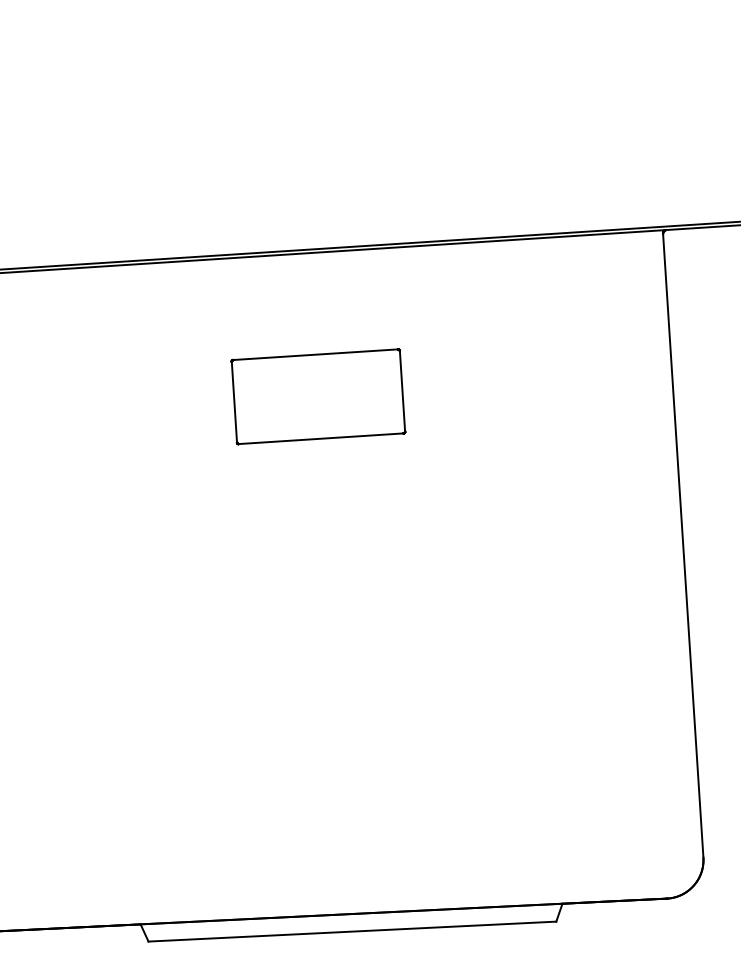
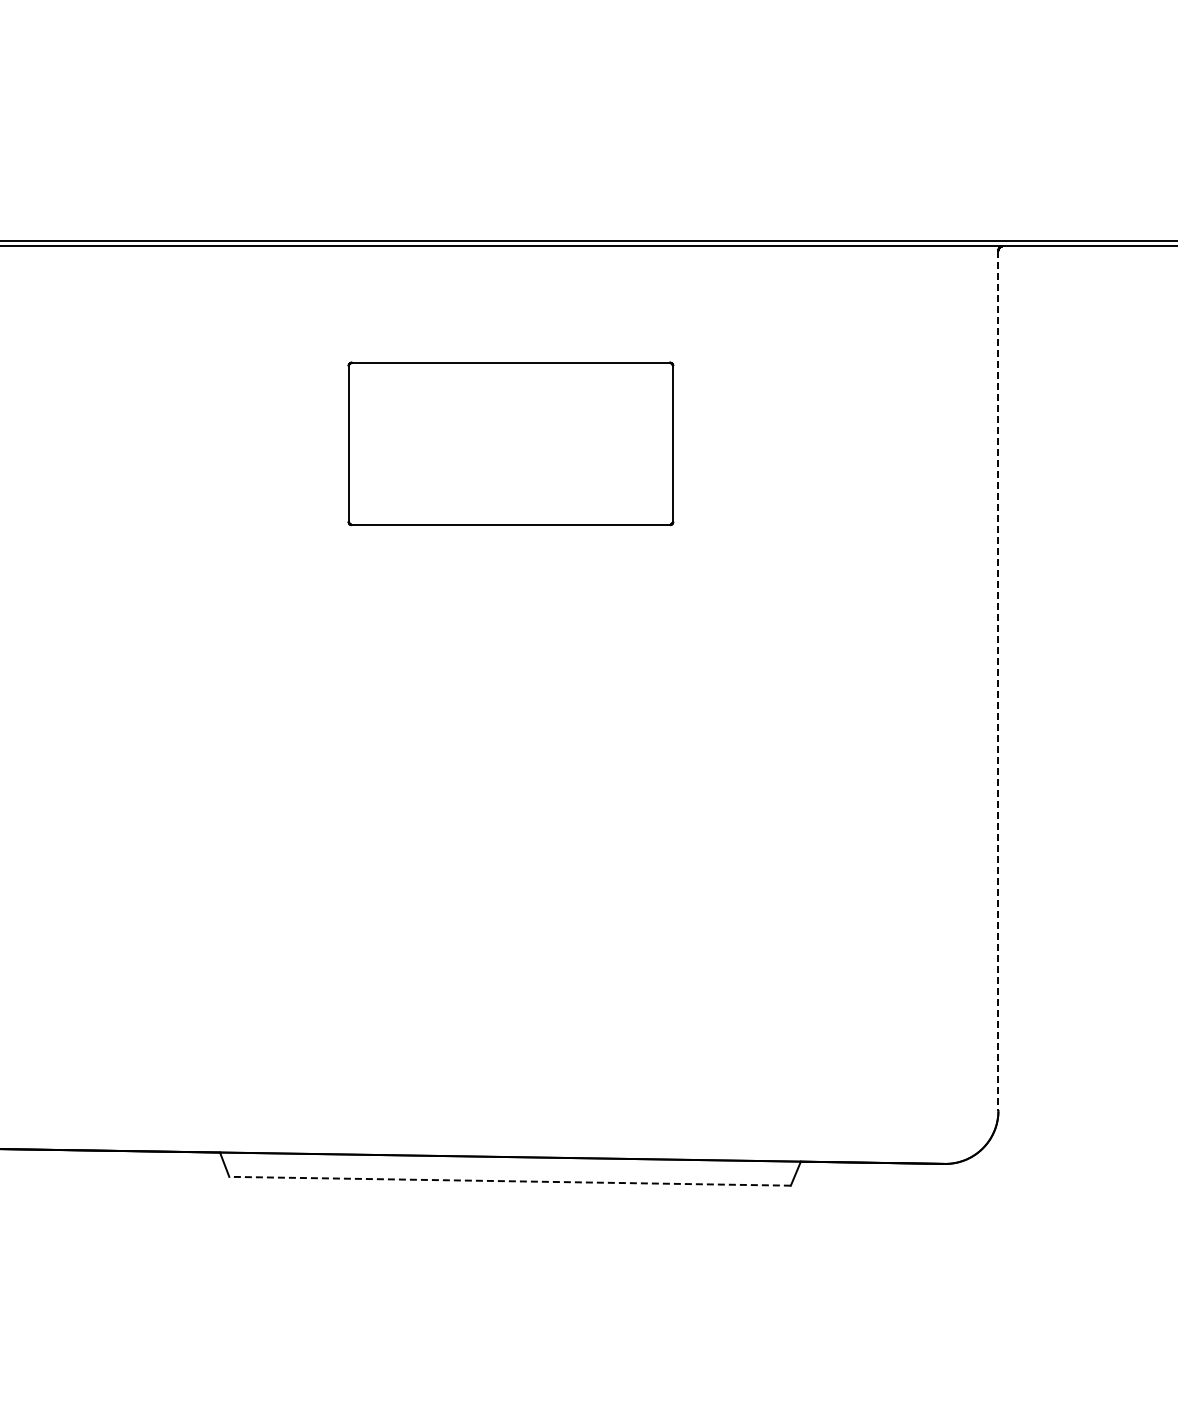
part: (318, 397) -> (510, 444), size x1.4
line: (683, 545) -> (998, 680), solid -> dashed
line: (352, 931) -> (510, 1181), solid -> dashed

